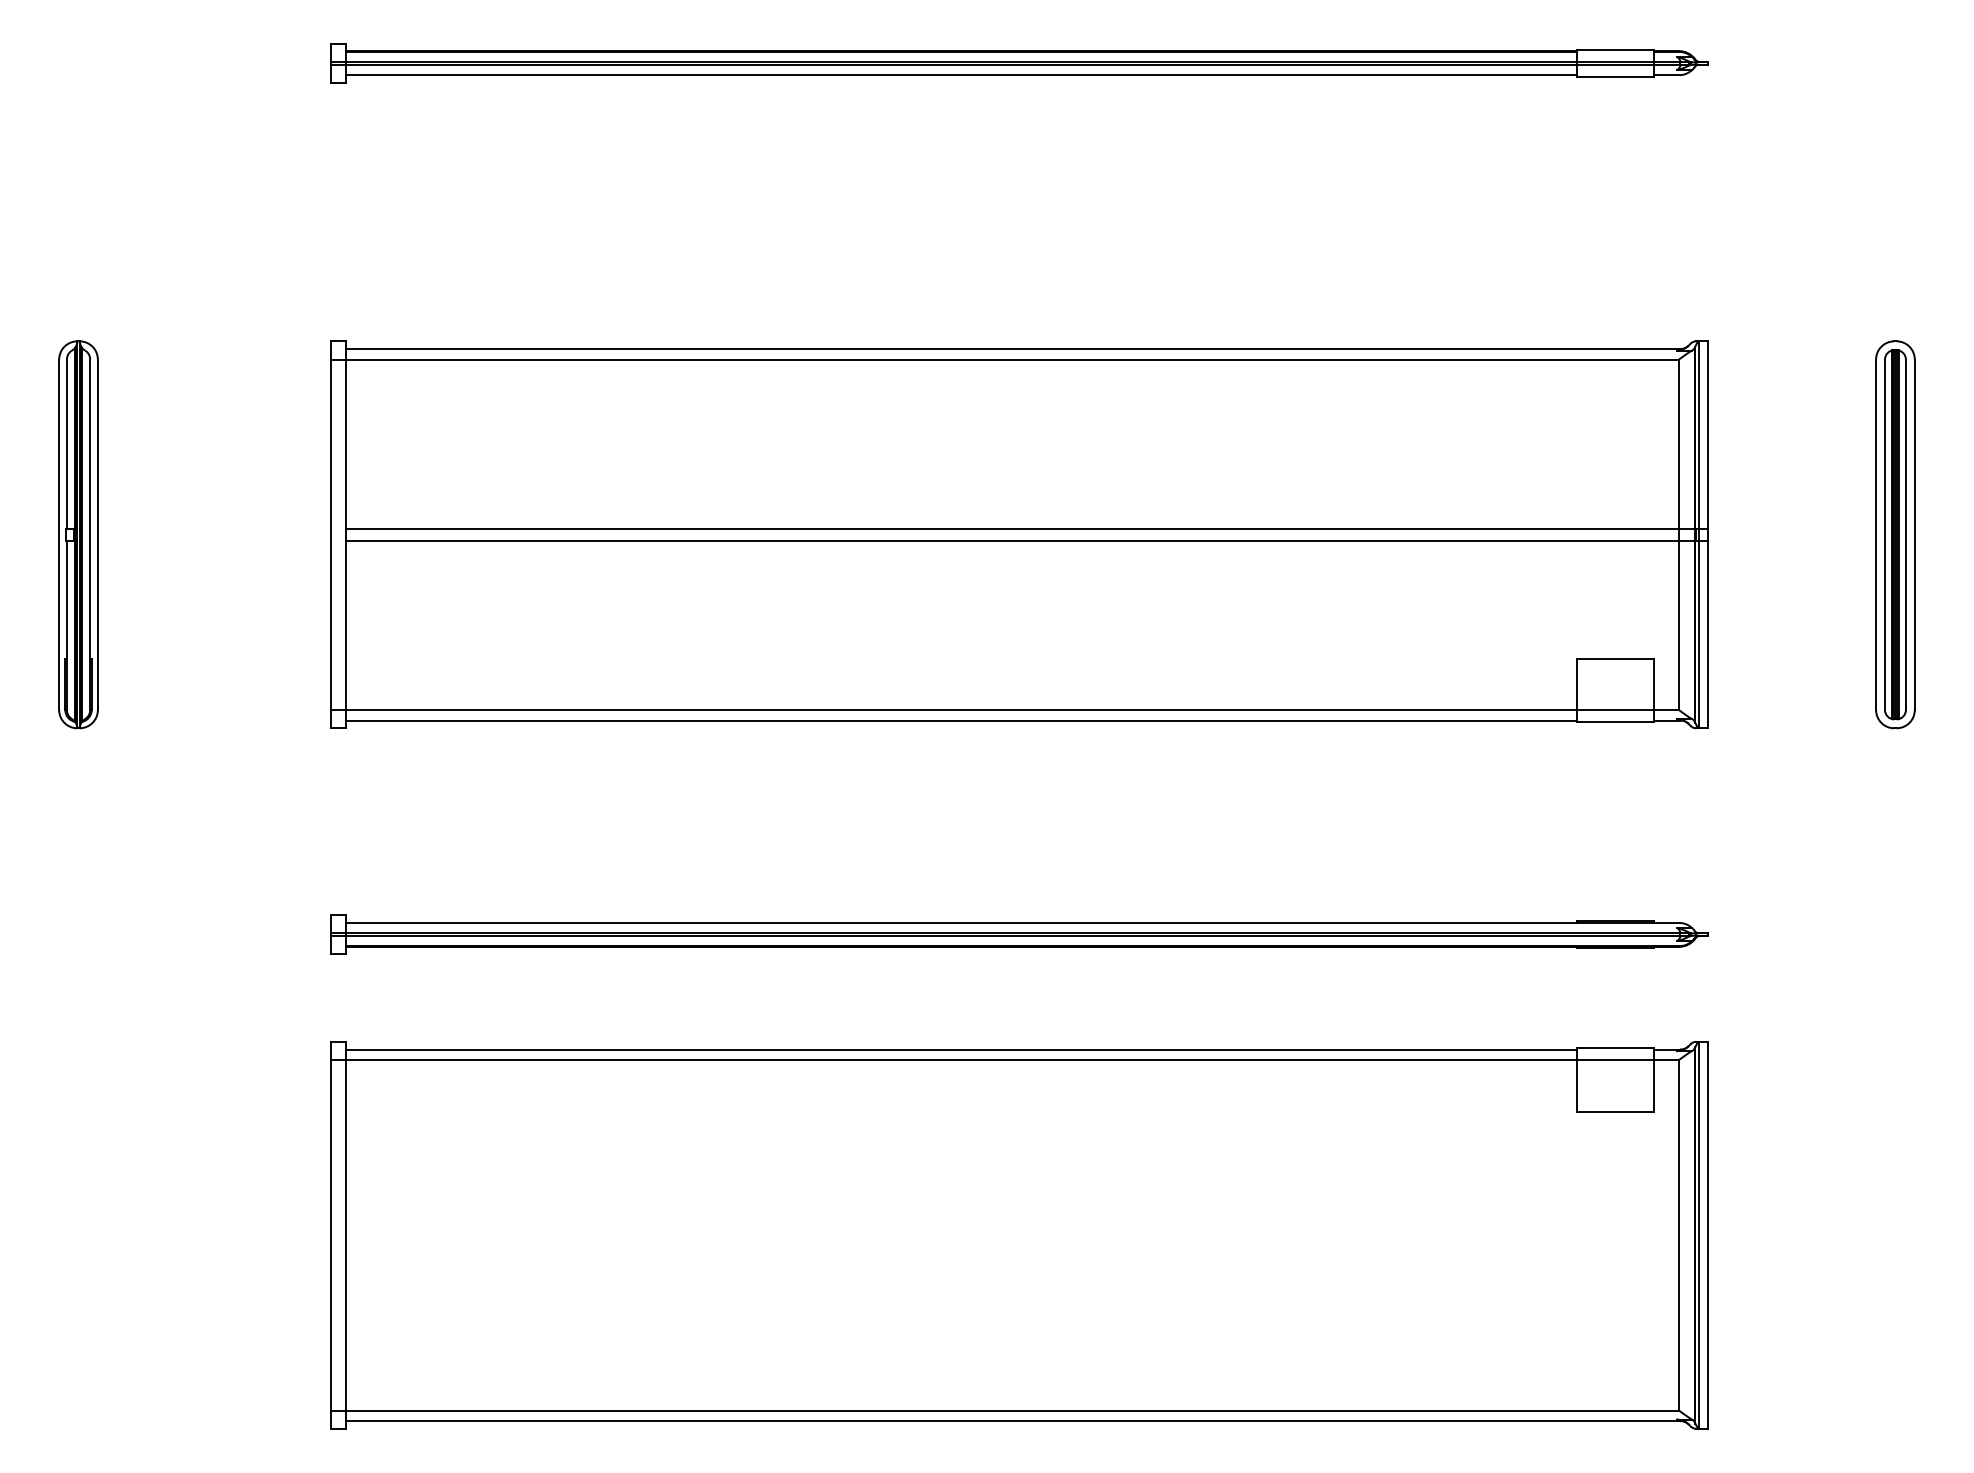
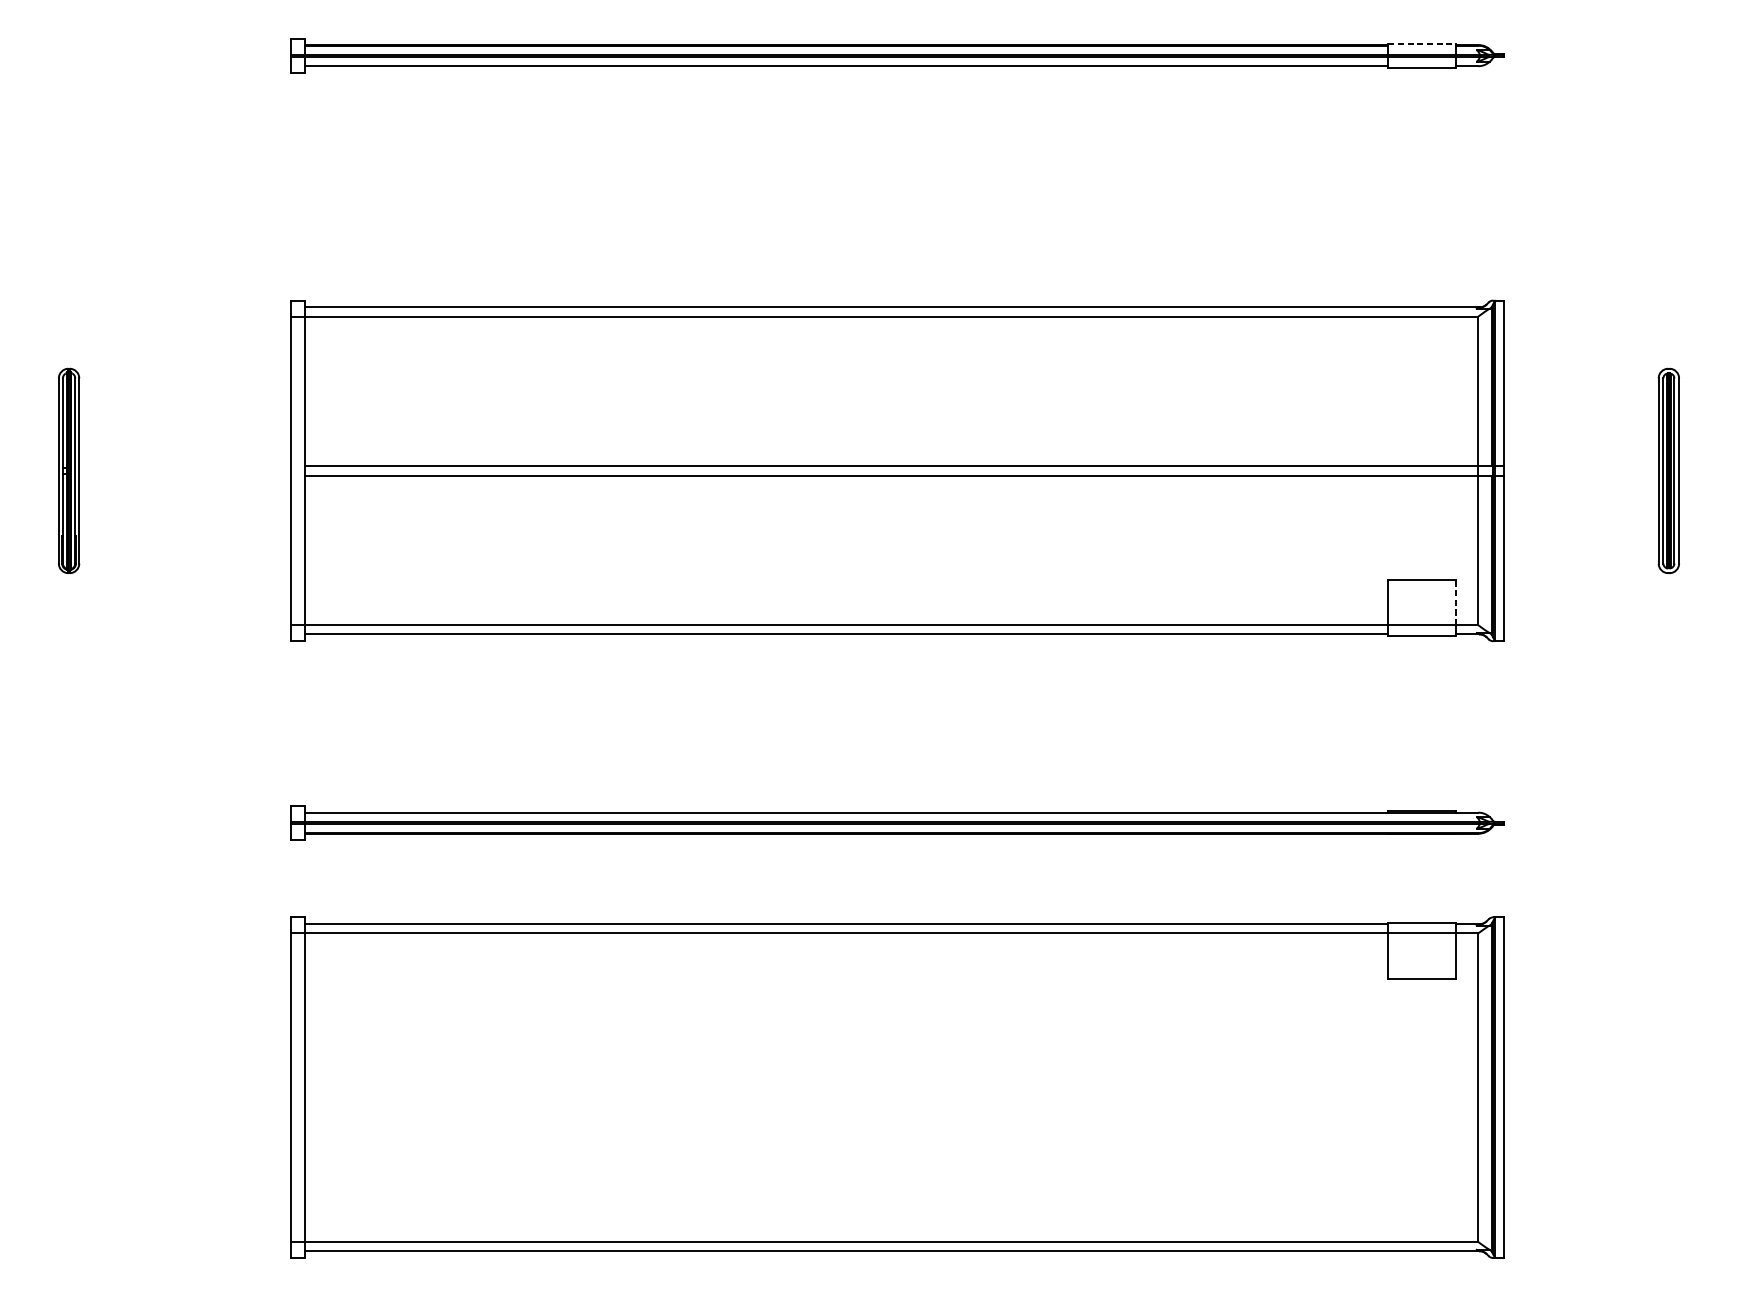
line: (1615, 50) -> (1422, 44), solid -> dashed
part: (78, 534) -> (69, 470), size x0.6
part: (1895, 534) -> (1668, 470), size x0.6
line: (1654, 684) -> (1456, 602), solid -> dashed

